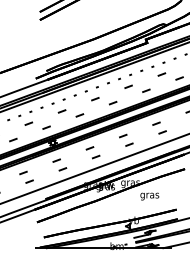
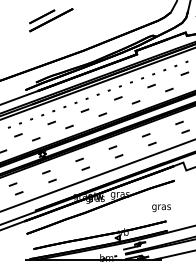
text: (149, 196) -> (161, 208), moved

